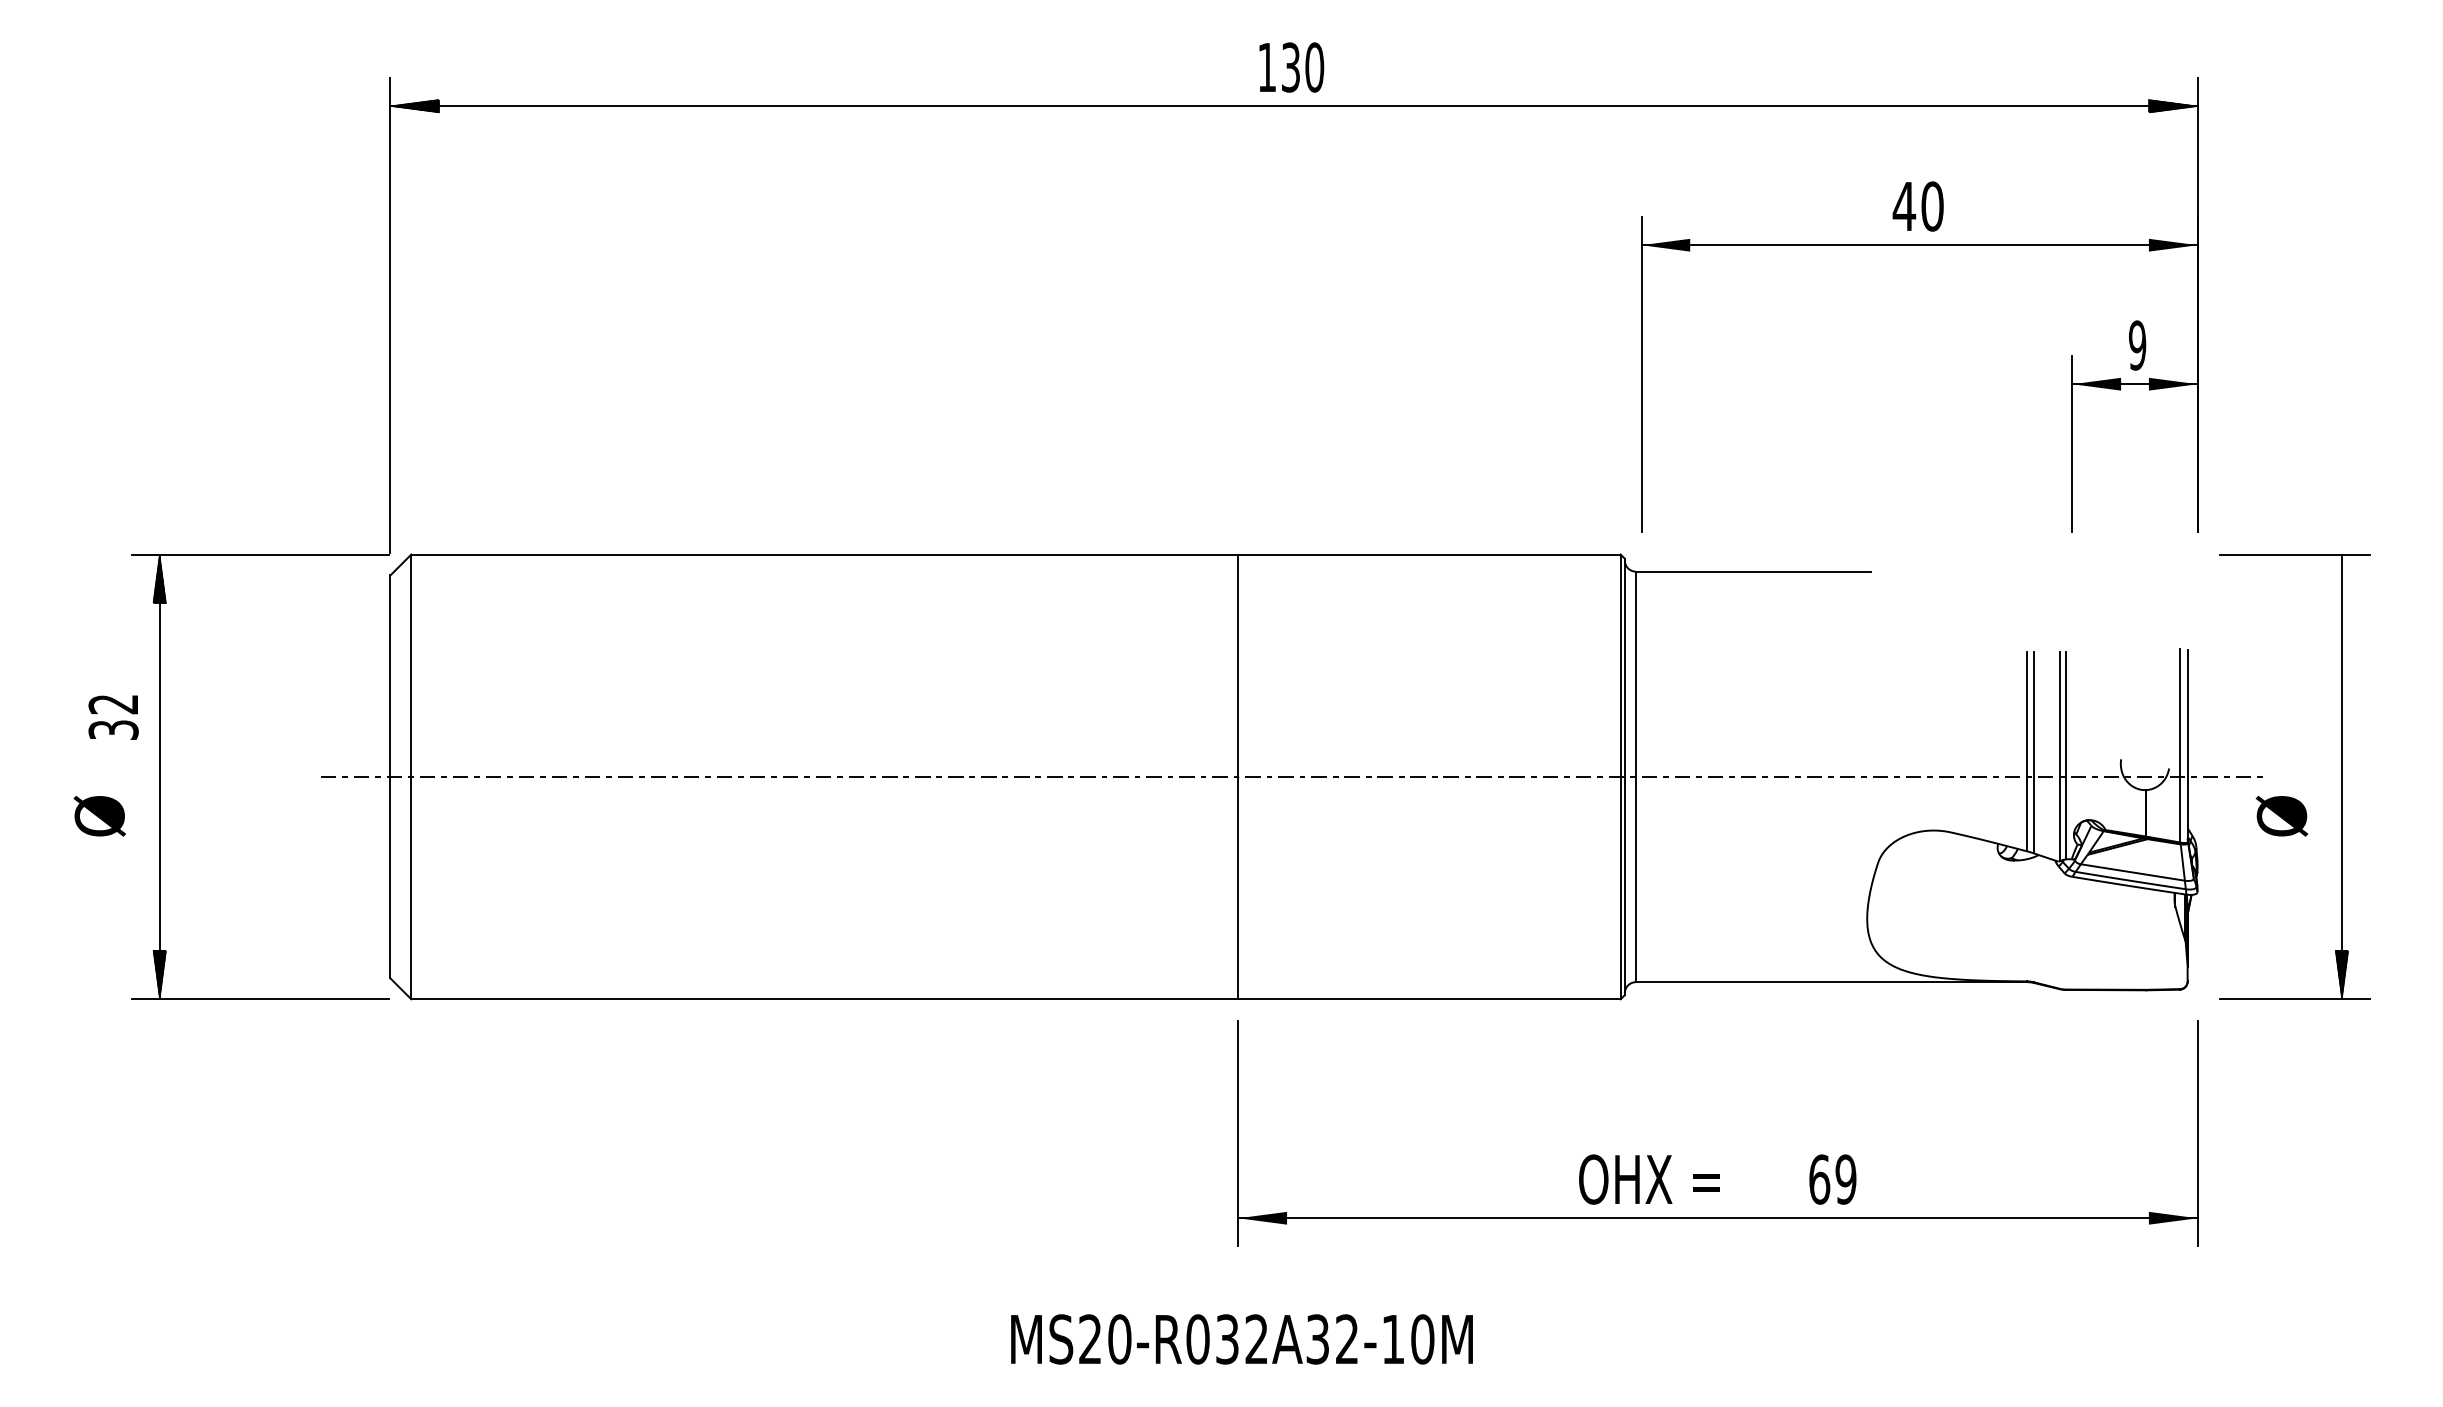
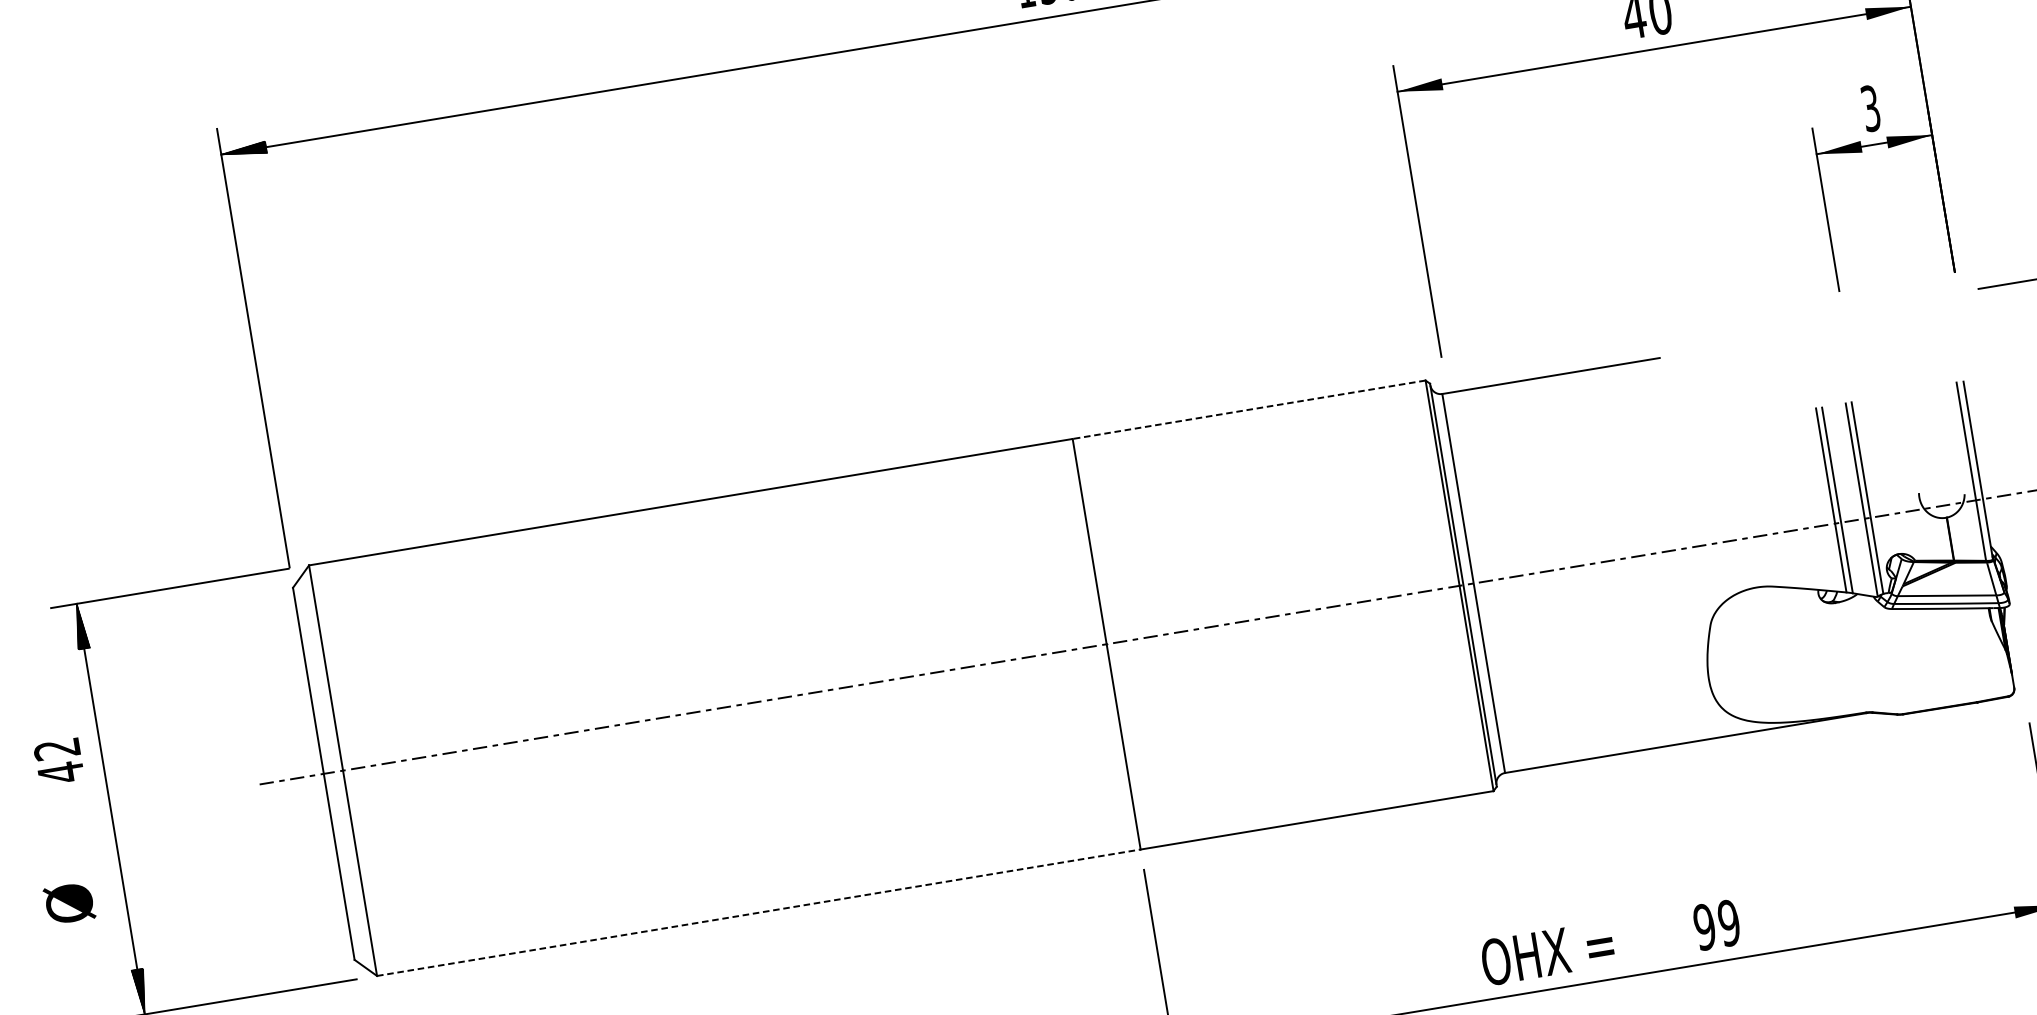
text: (2137, 345) -> (1870, 108), 9 -> 3
line: (1429, 554) -> (1249, 409), solid -> dashed
text: (113, 729) -> (60, 772), 32 -> 42
text: (99, 816) -> (69, 903), moved
line: (824, 999) -> (758, 913), solid -> dashed
text: (1819, 1179) -> (1704, 927), 69 -> 99

